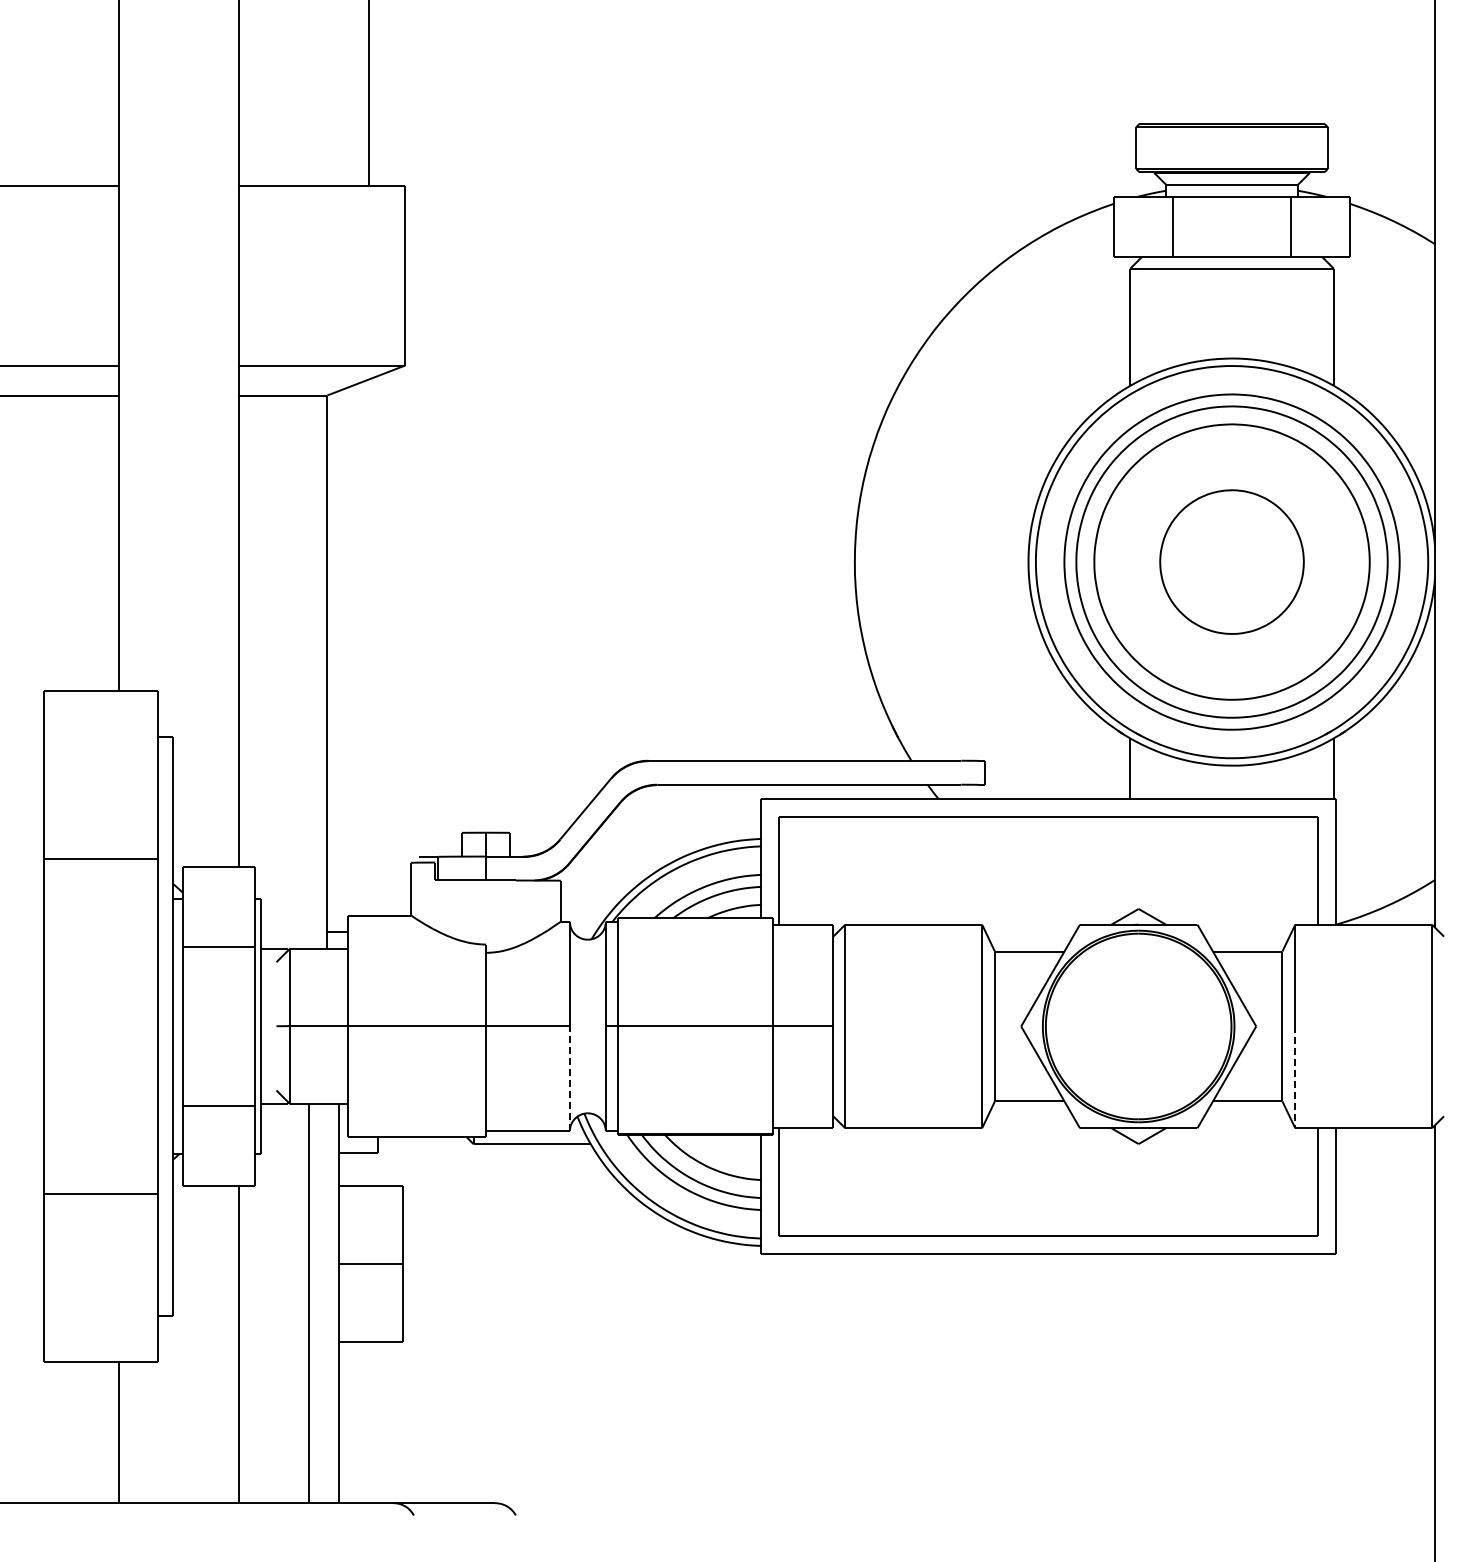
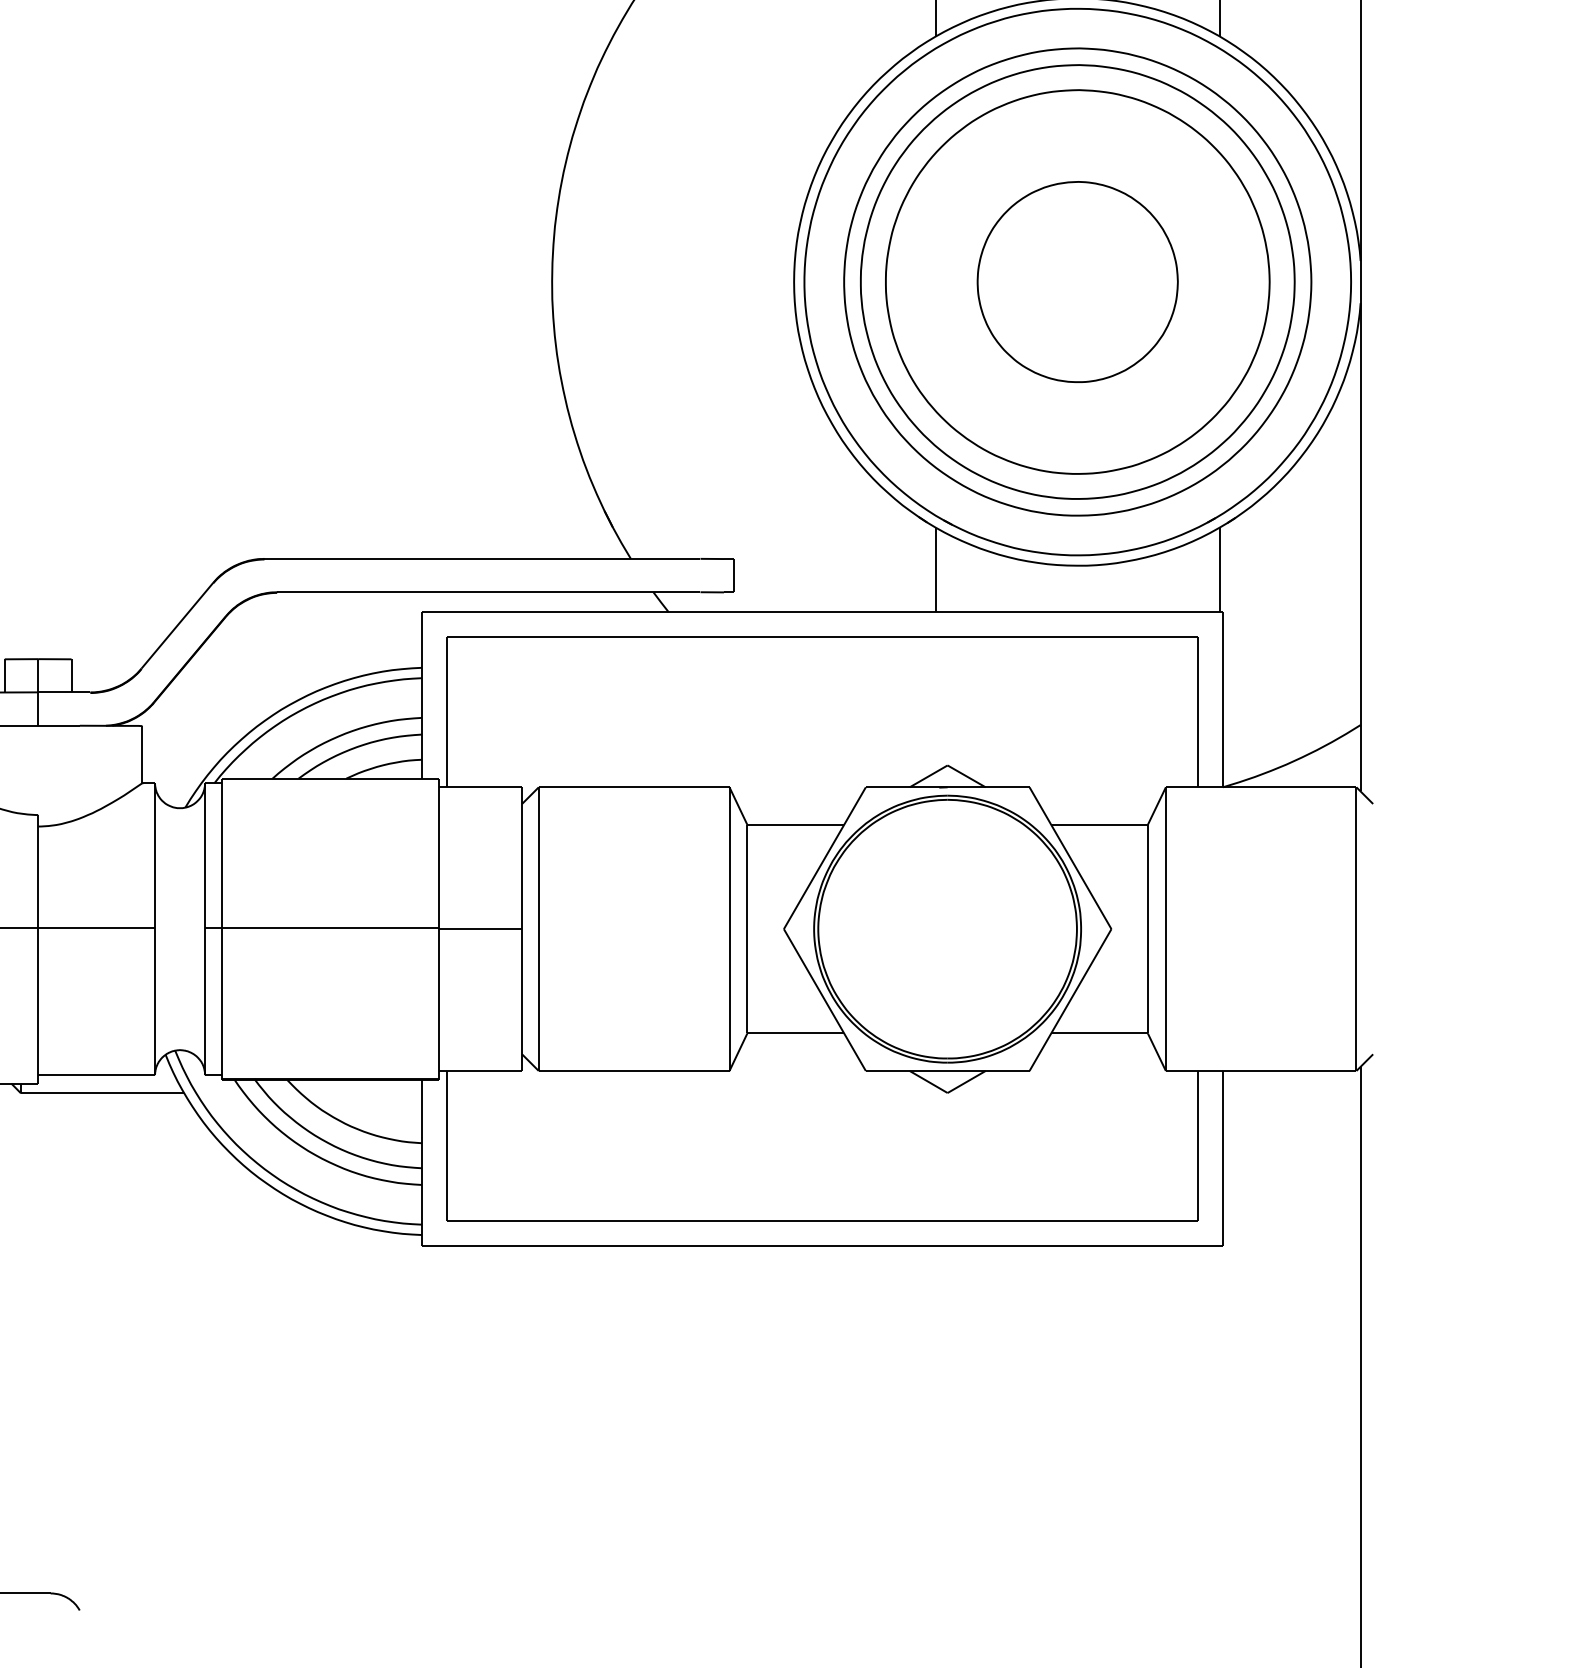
line: (1295, 1077) -> (1166, 1000), dashed -> solid
line: (569, 1078) -> (154, 1001), dashed -> solid

